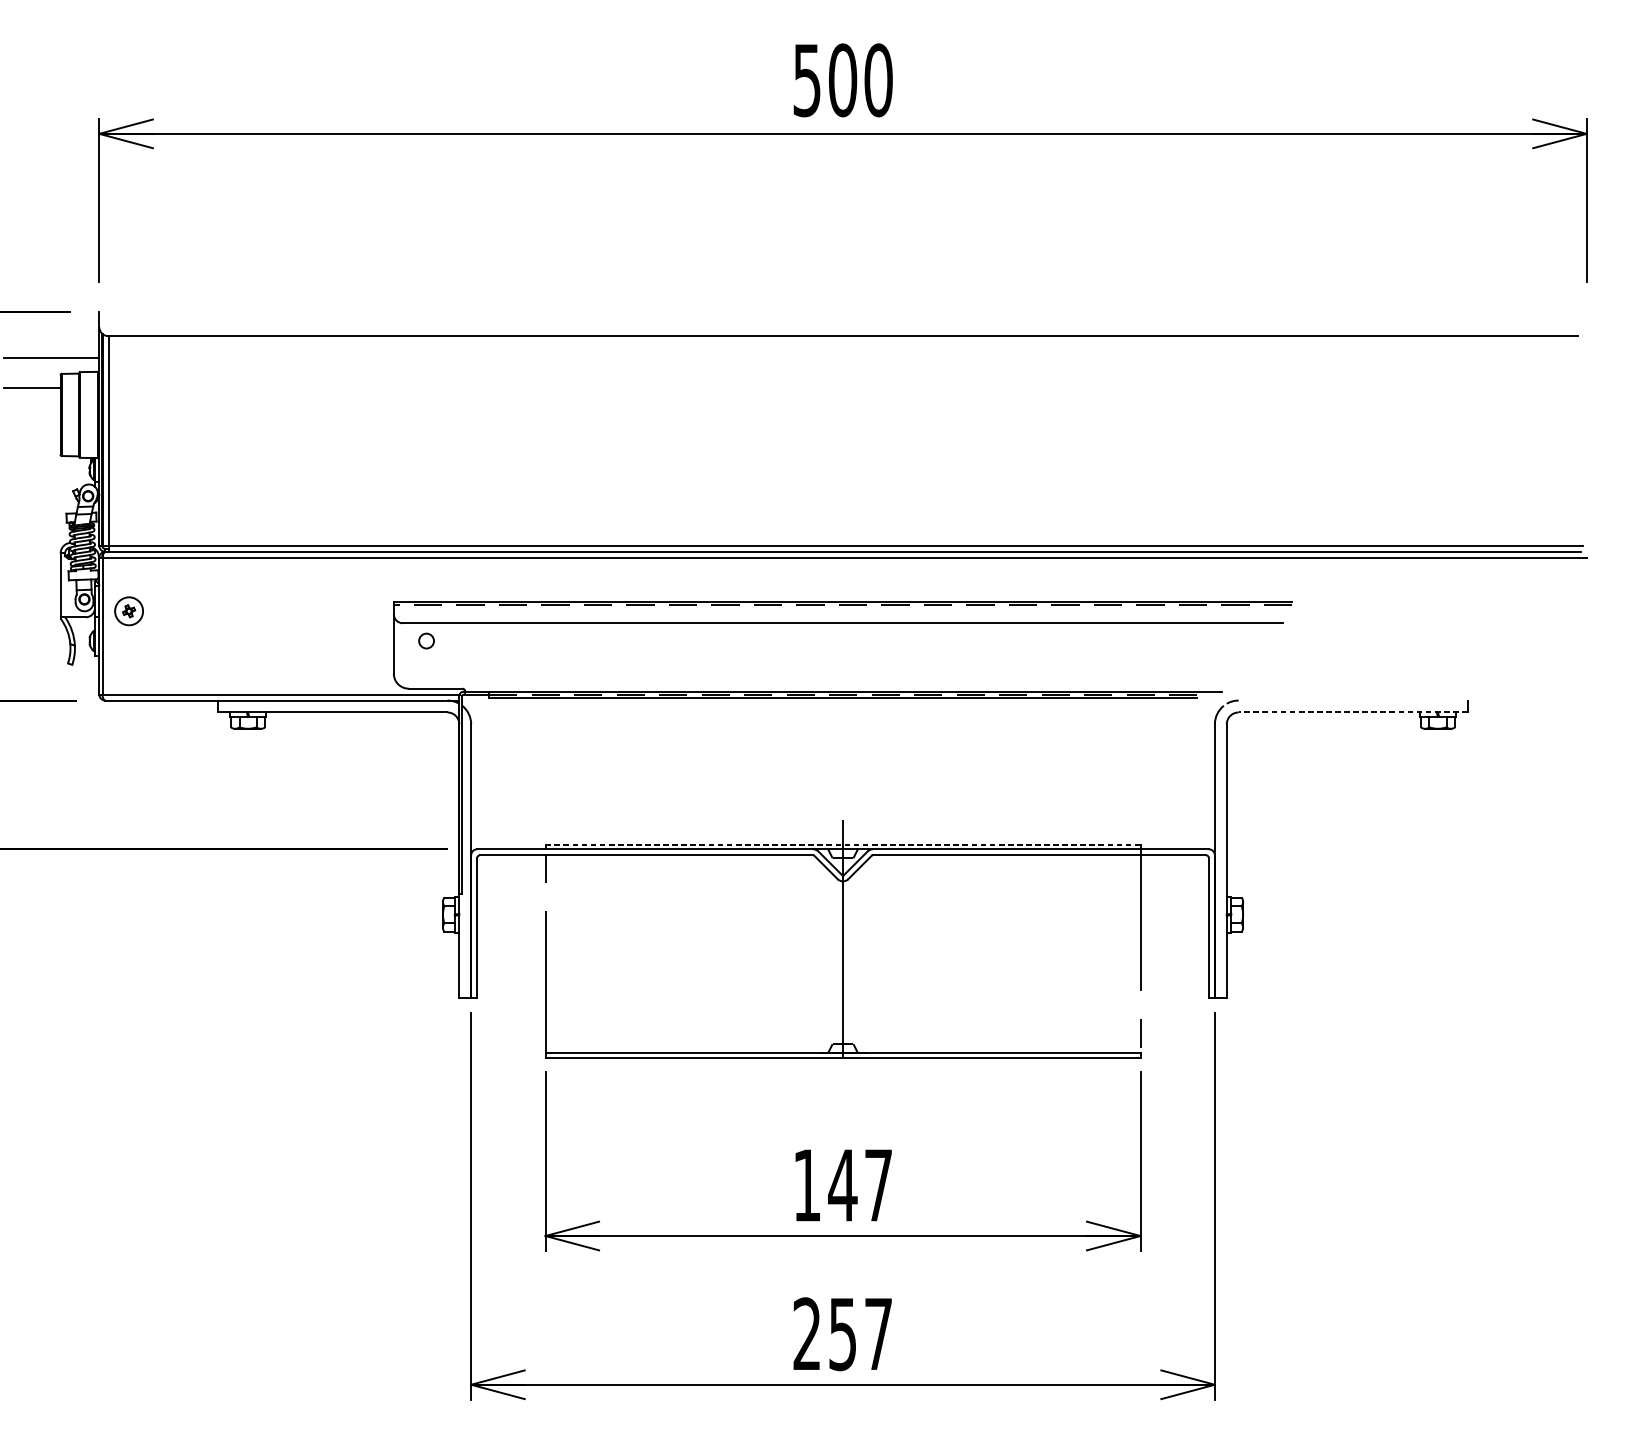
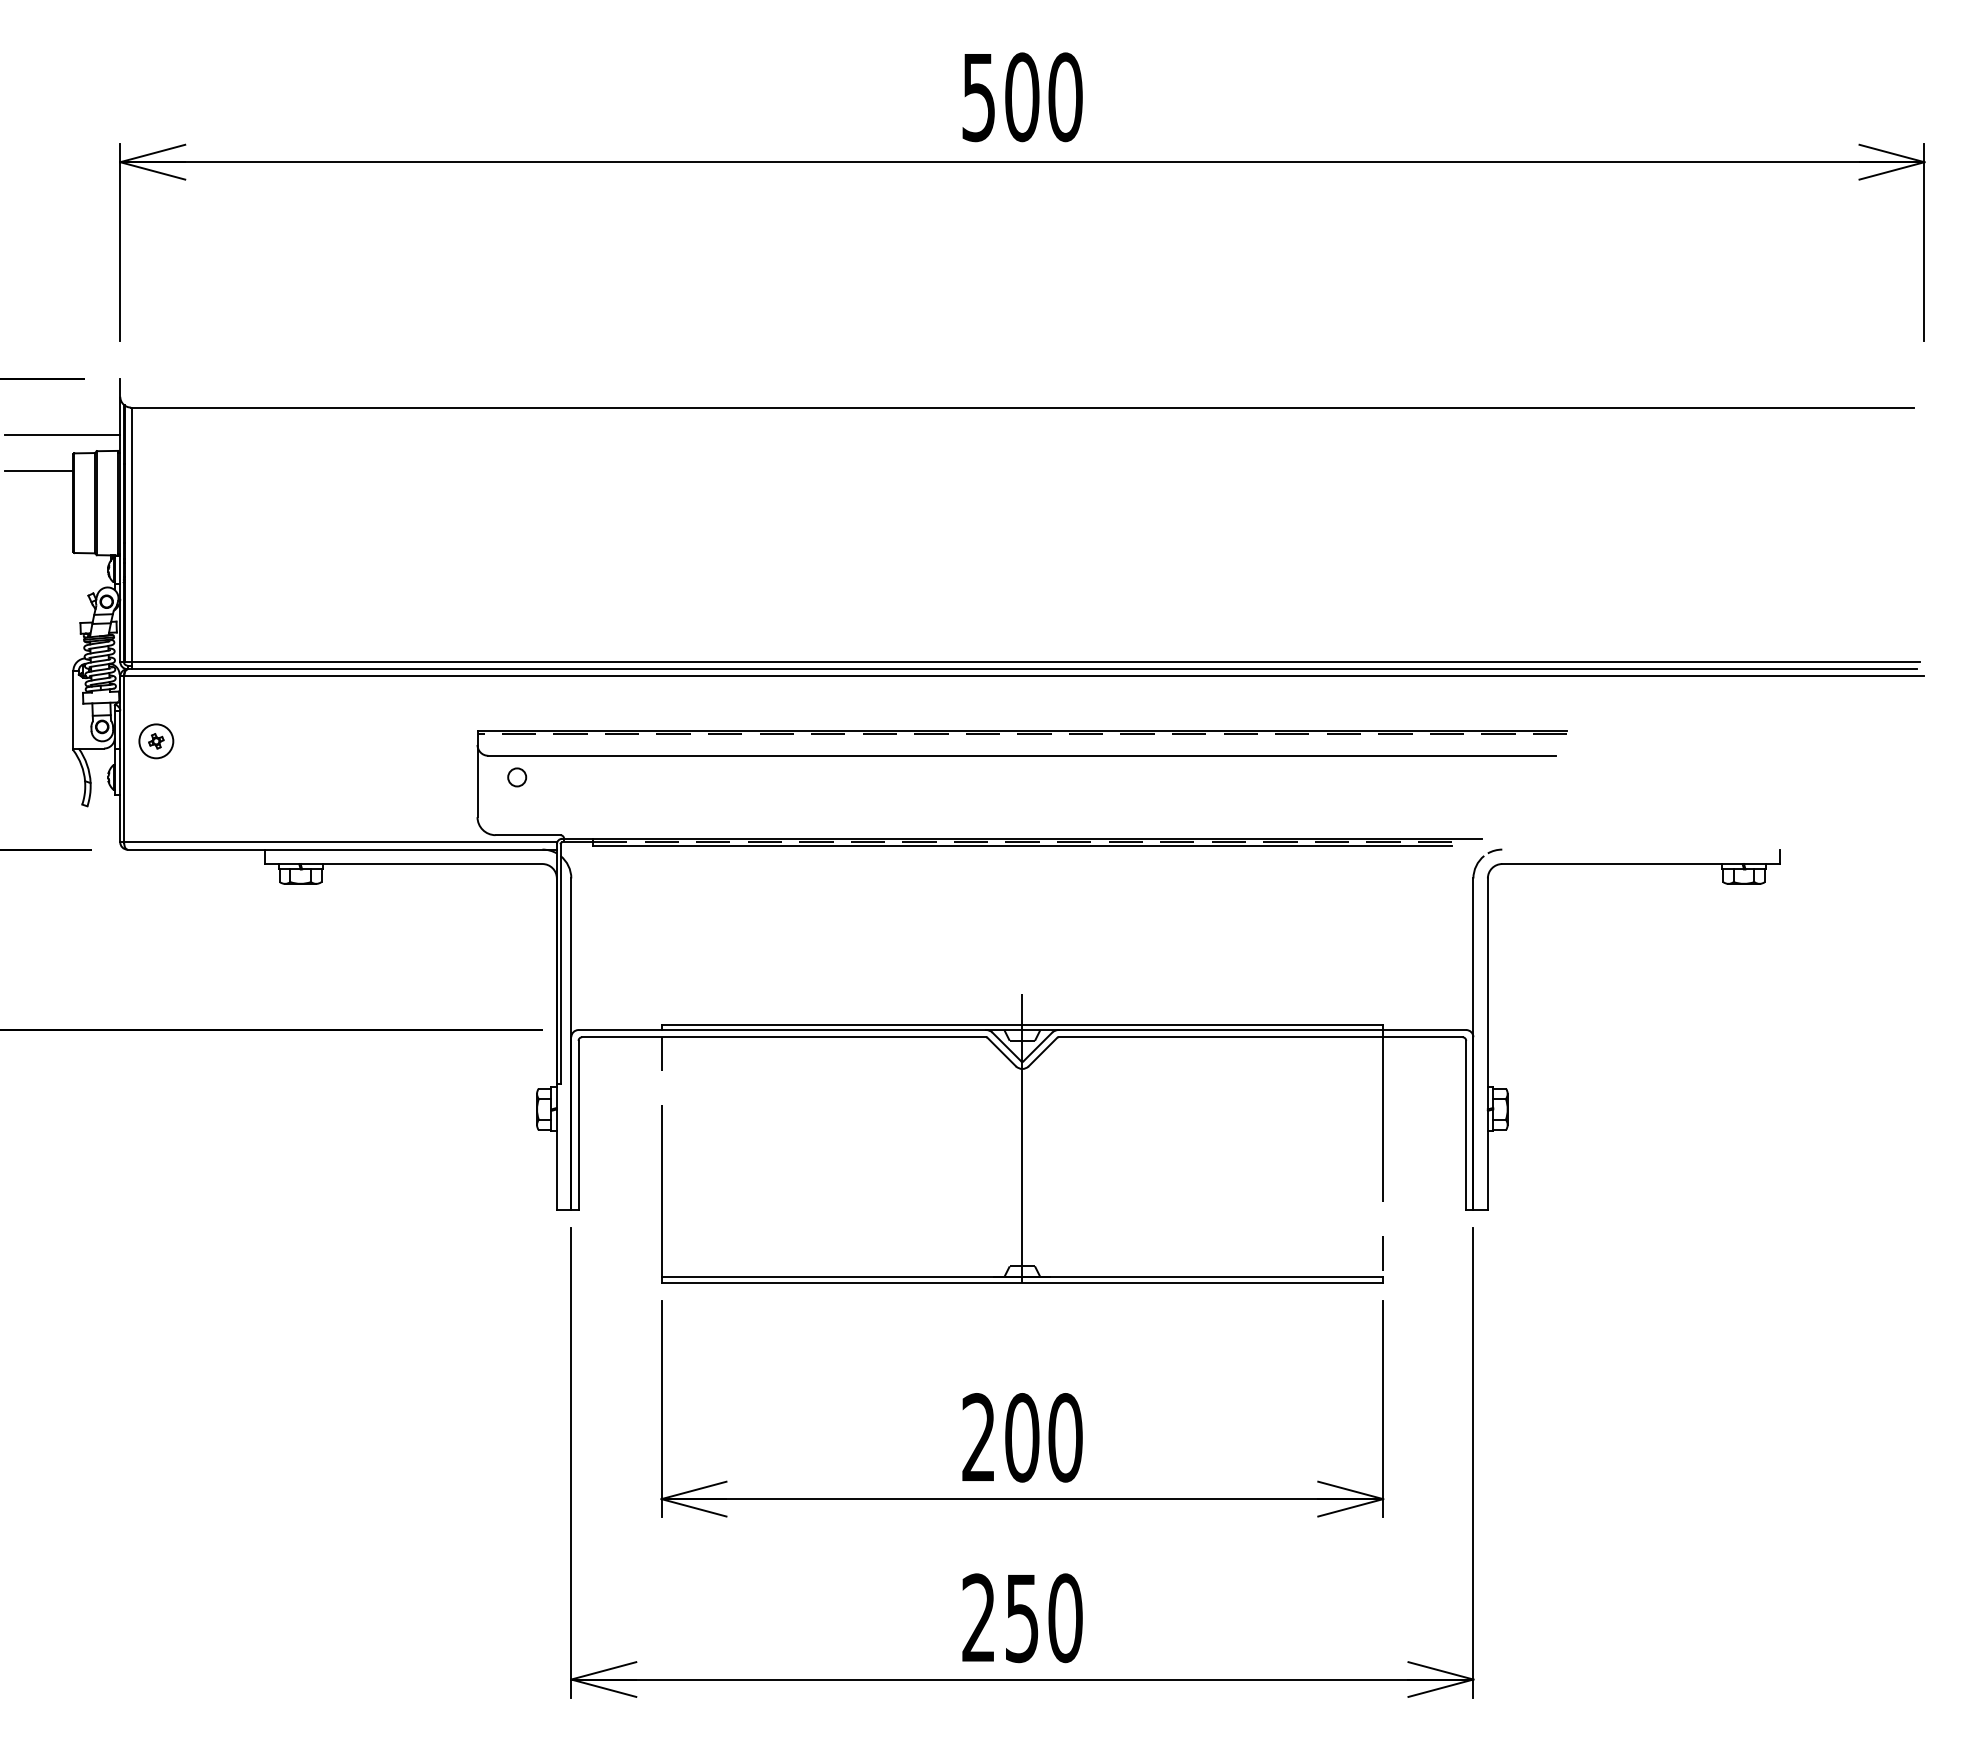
line: (1353, 712) -> (1641, 864), dashed -> solid
line: (843, 844) -> (1022, 1024), dashed -> solid
text: (843, 1185) -> (1022, 1437), 147 -> 200
text: (878, 1334) -> (1065, 1618), 257 -> 250

